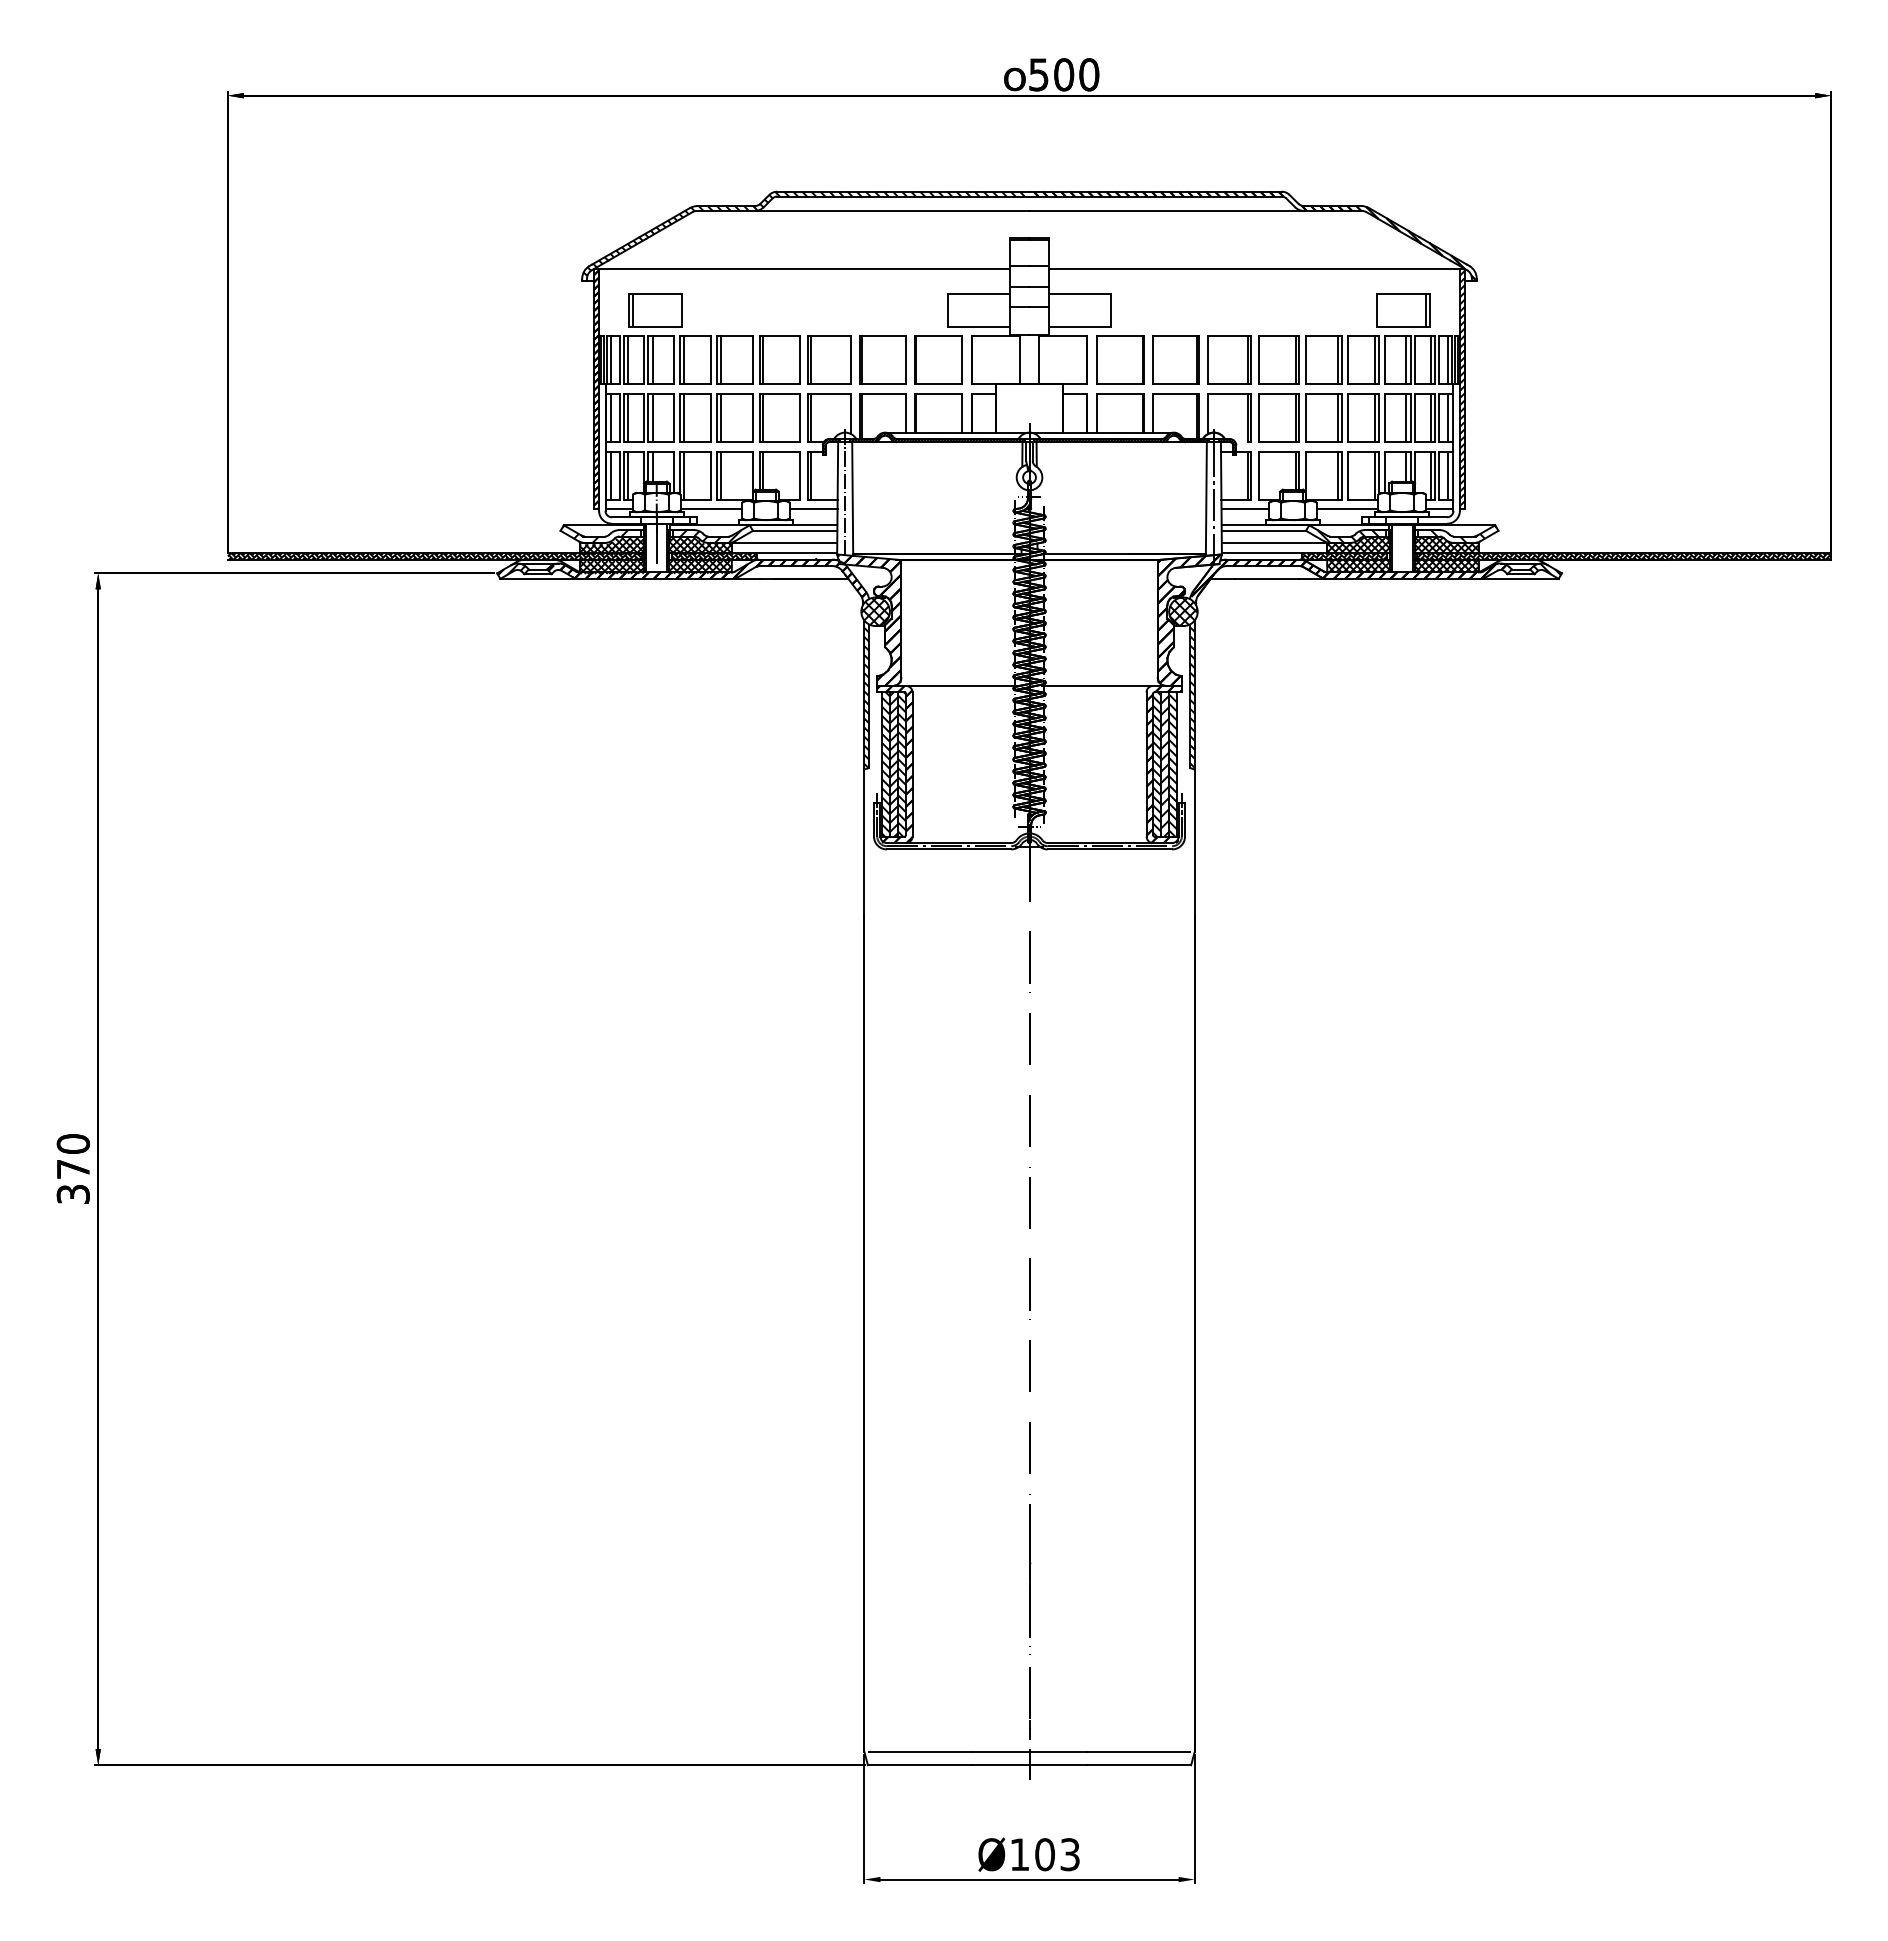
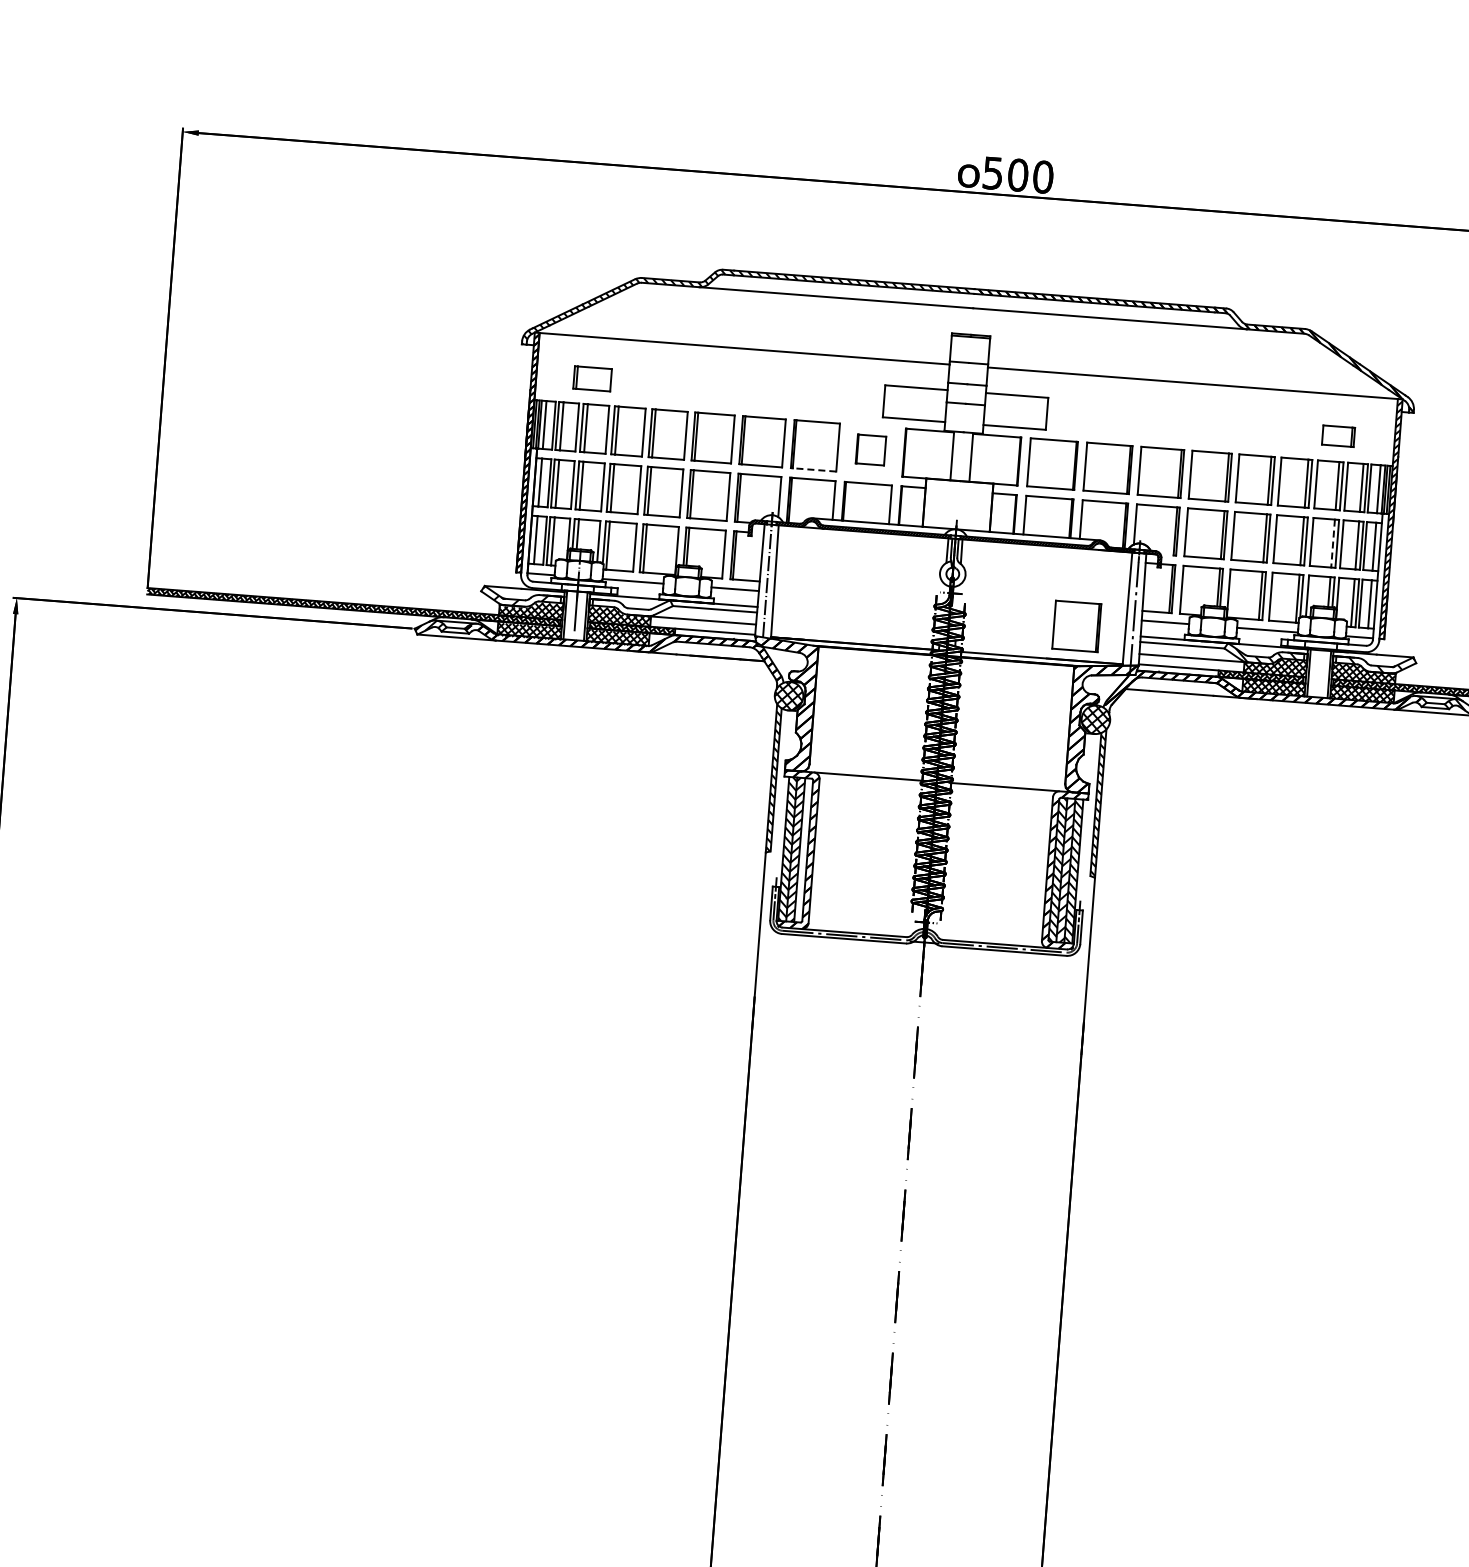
part: (655, 310) -> (592, 378), size x0.7
part: (1403, 310) -> (1338, 436), size x0.6
part: (938, 359) -> (871, 449), size x0.6
line: (883, 384) -> (814, 470), solid -> dashed
line: (1406, 418) -> (1333, 544), solid -> dashed
part: (1156, 519) -> (1076, 625), added
hatch: (706, 536) -> (626, 608), removed
hatch: (902, 764) -> (804, 850), removed

